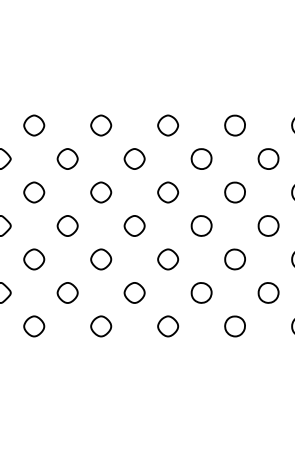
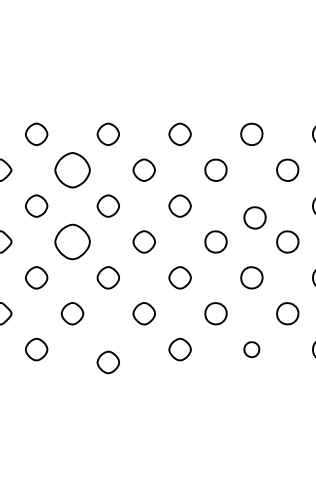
part: (67, 158) -> (72, 169), size x1.6
part: (234, 192) -> (254, 217), moved
part: (67, 225) -> (72, 241), size x1.6
part: (101, 326) -> (108, 362), moved
part: (234, 326) -> (251, 349), size x0.7

